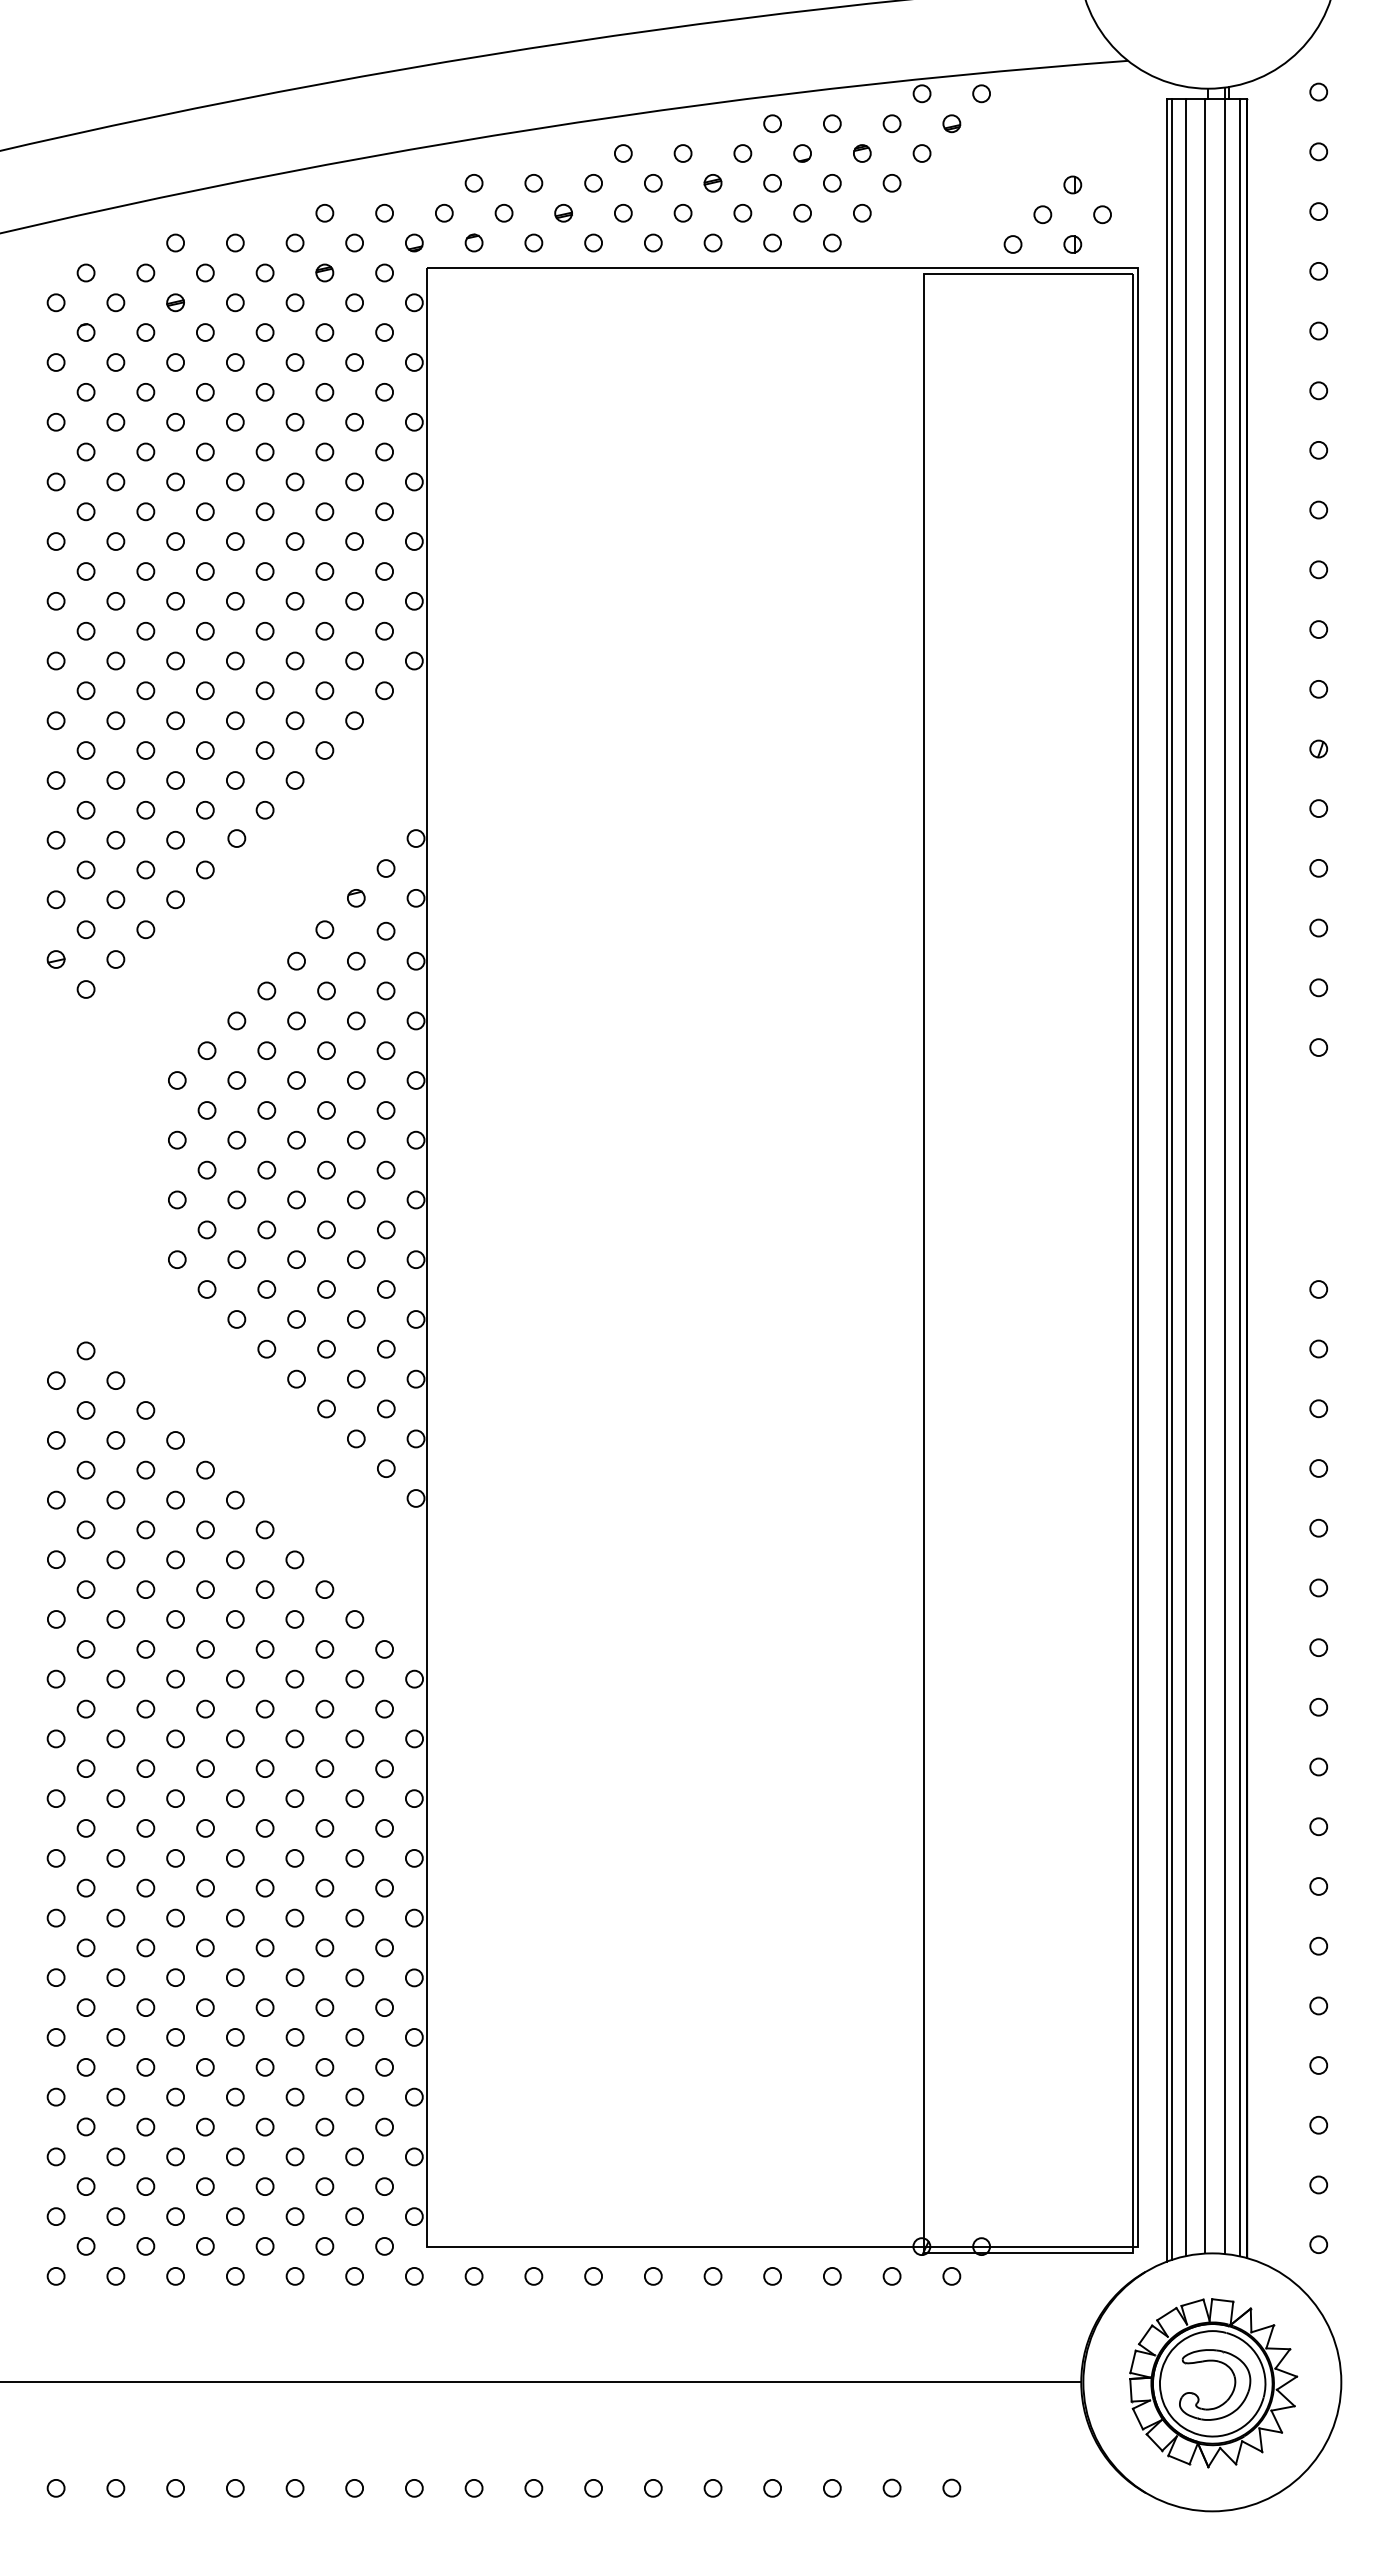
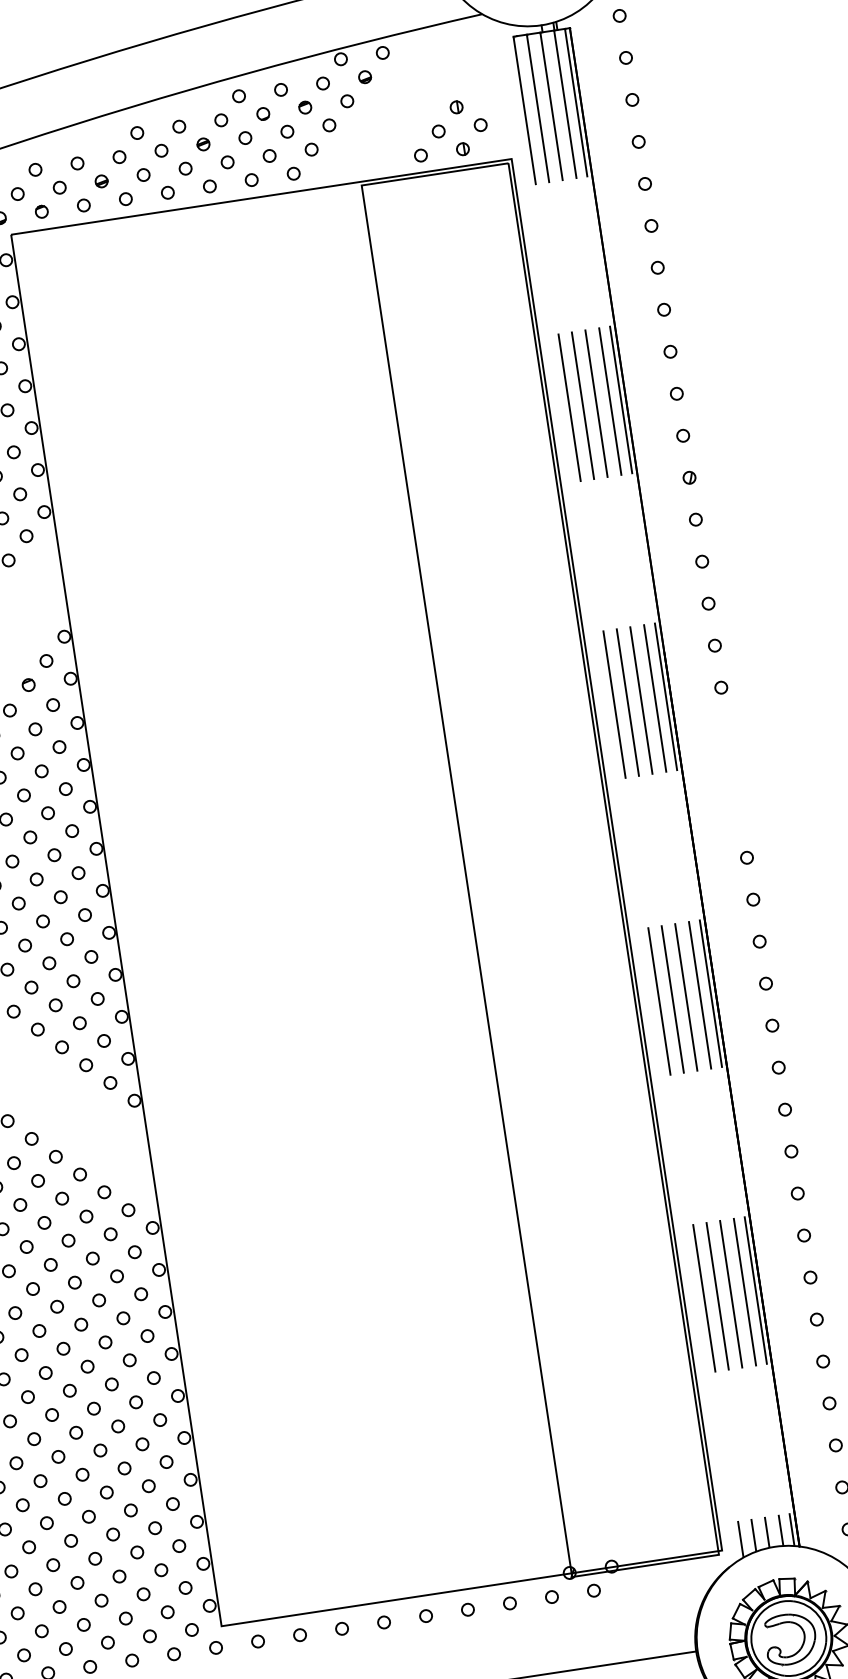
line: (1204, 1176) -> (654, 790), solid -> dashed
line: (1224, 1176) -> (668, 788), solid -> dashed
line: (1185, 1177) -> (641, 793), solid -> dashed
line: (1240, 1177) -> (680, 787), solid -> dashed
line: (1171, 1178) -> (631, 795), removed
line: (1166, 1180) -> (628, 797), solid -> dashed

